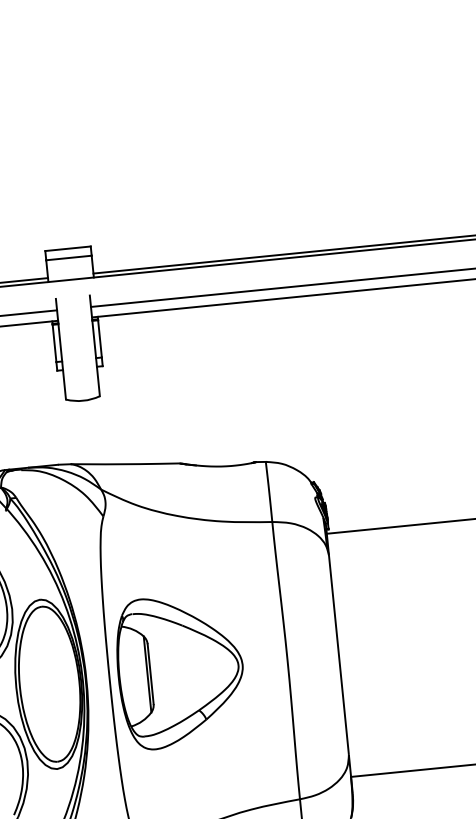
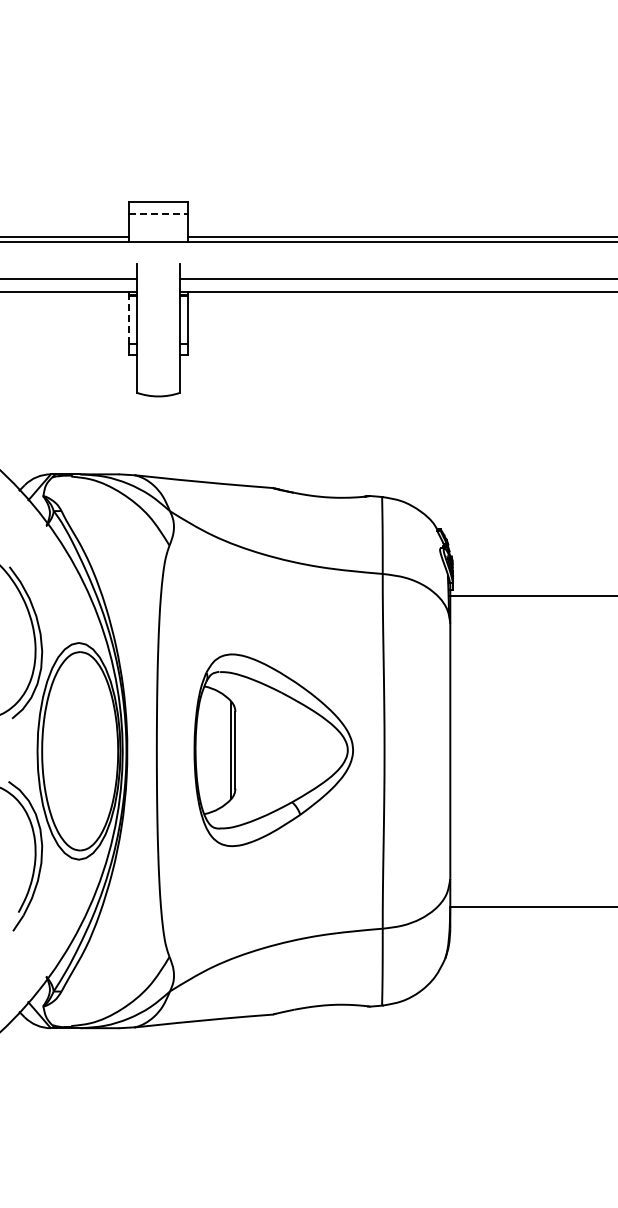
line: (69, 257) -> (159, 213), solid -> dashed
line: (54, 343) -> (129, 320), solid -> dashed
part: (180, 671) -> (273, 750), moved

